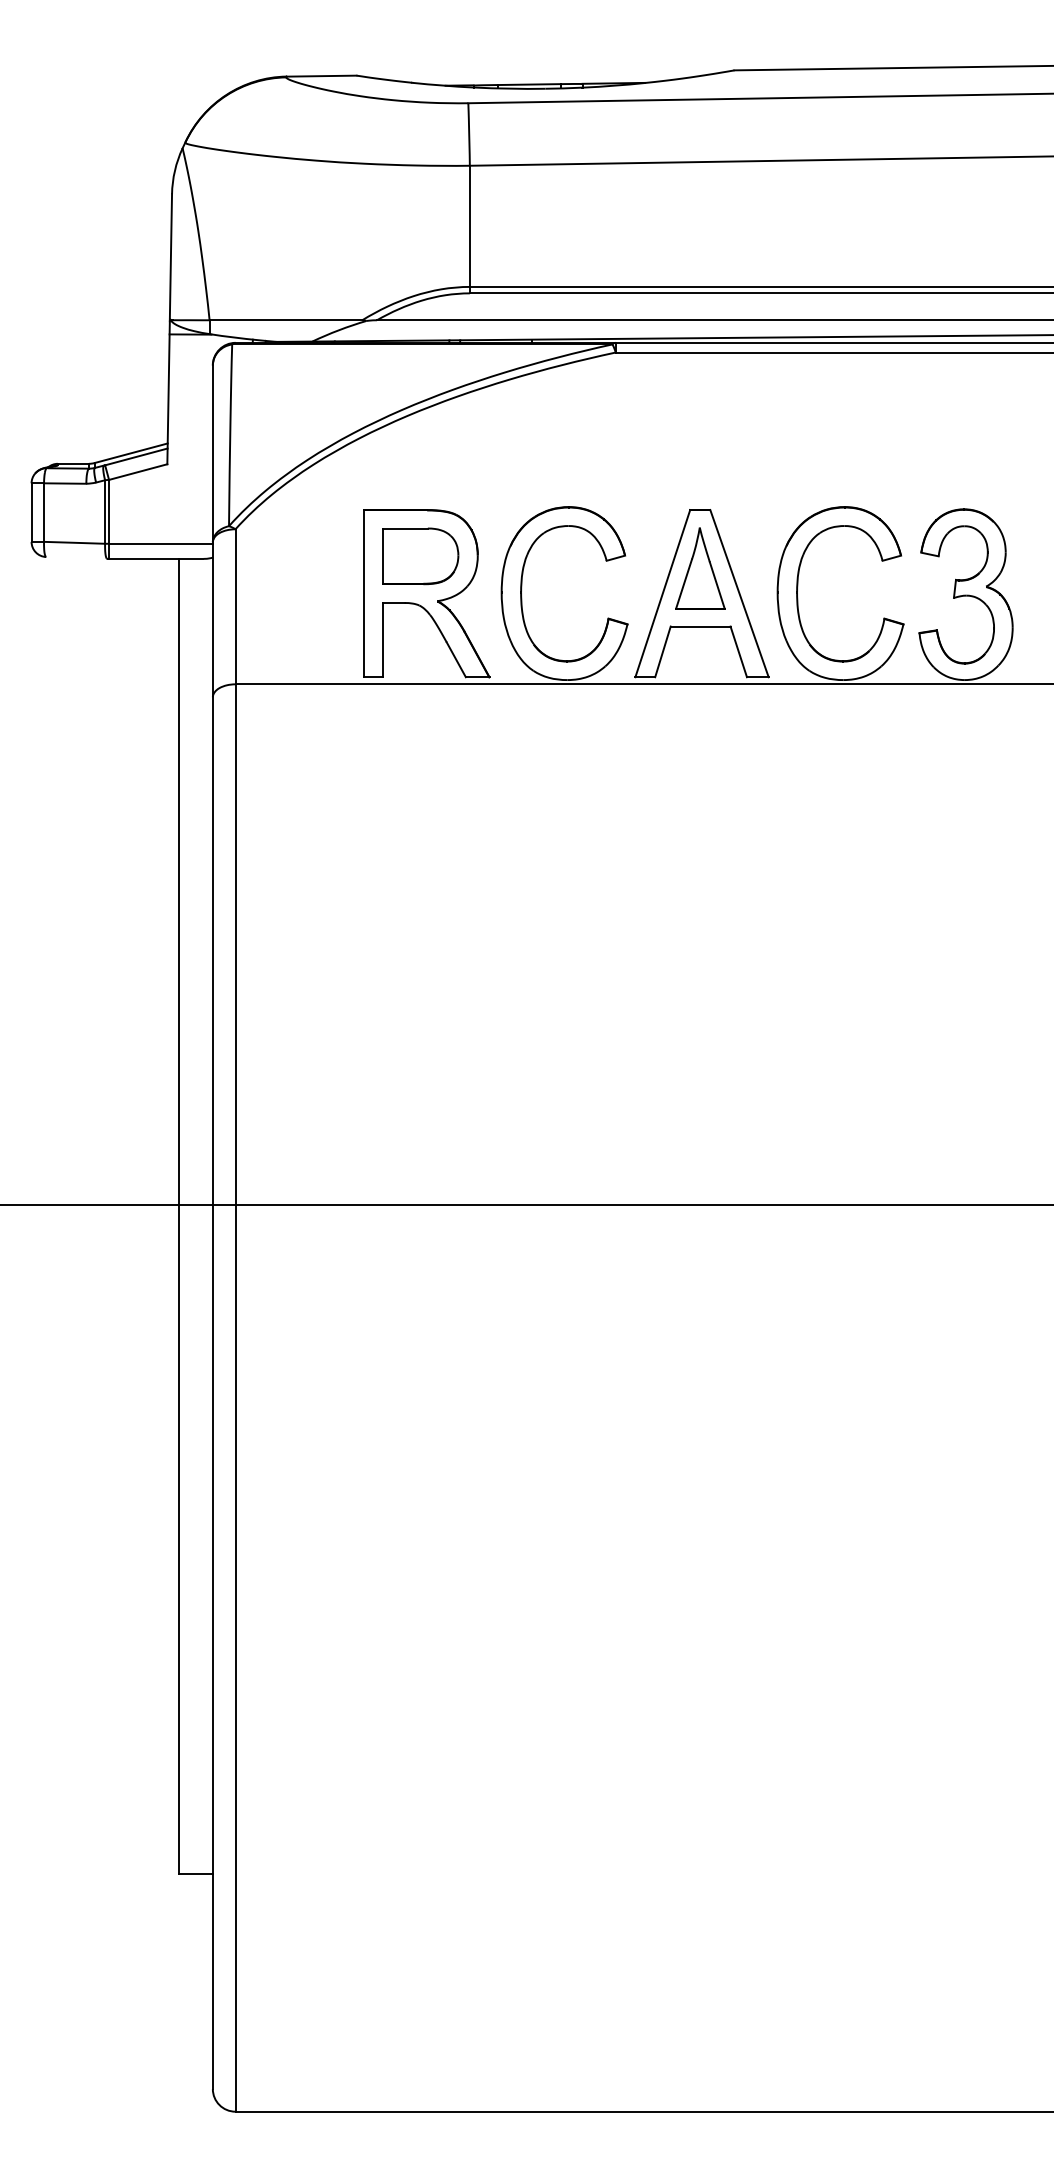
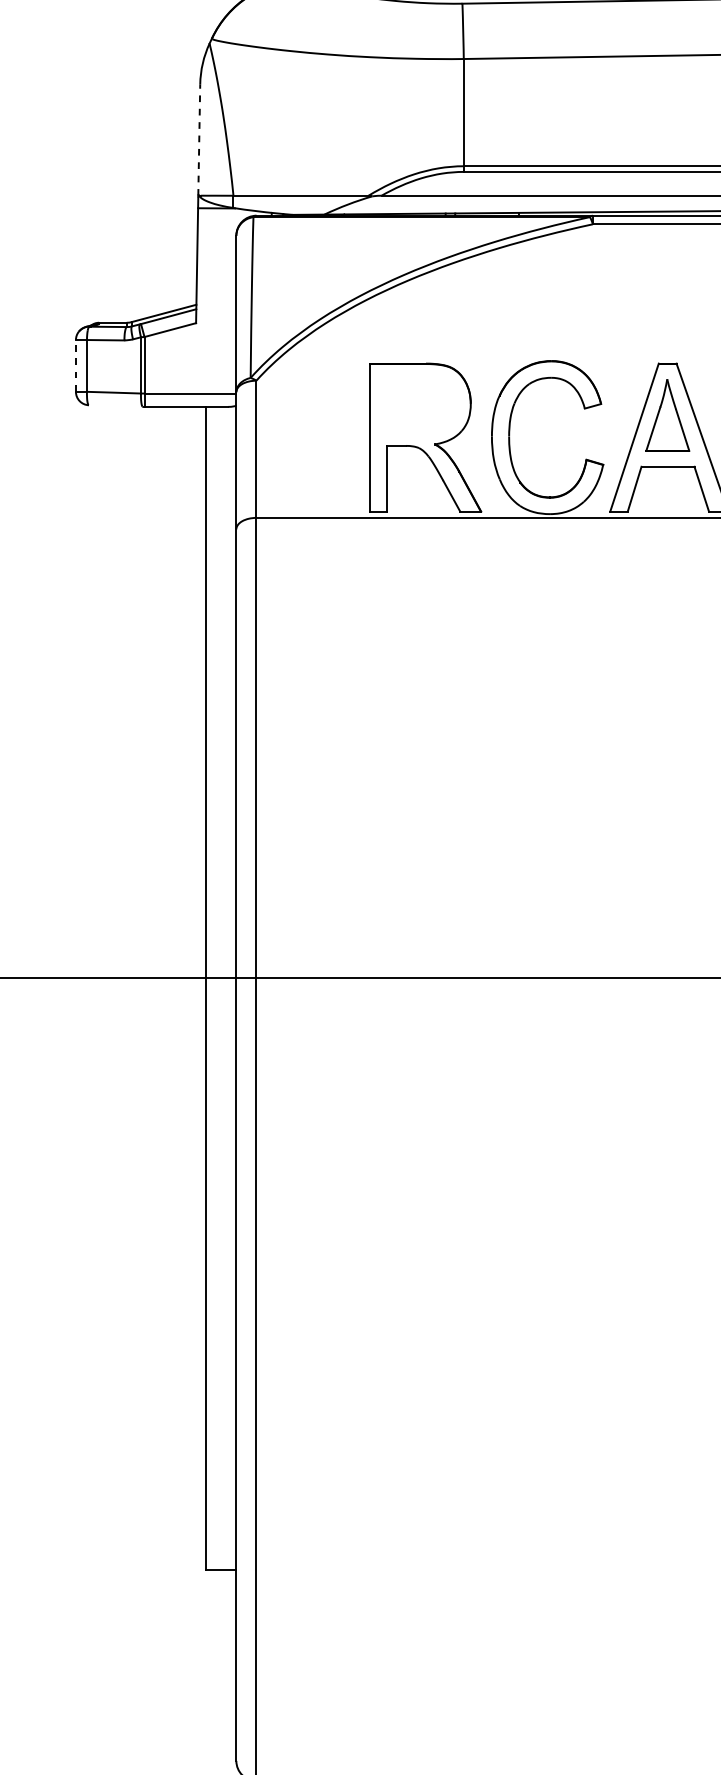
line: (170, 256) -> (198, 139), solid -> dashed
line: (31, 512) -> (75, 365), solid -> dashed
part: (420, 556) -> (420, 404), removed

